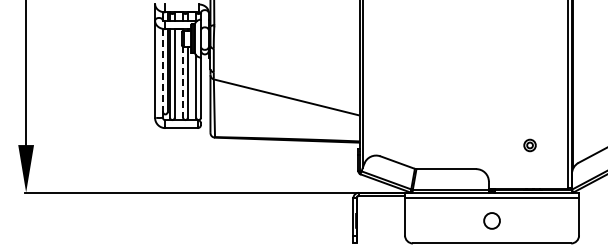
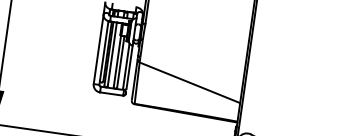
line: (163, 70) -> (104, 50), dashed -> solid
line: (183, 82) -> (117, 61), dashed -> solid

